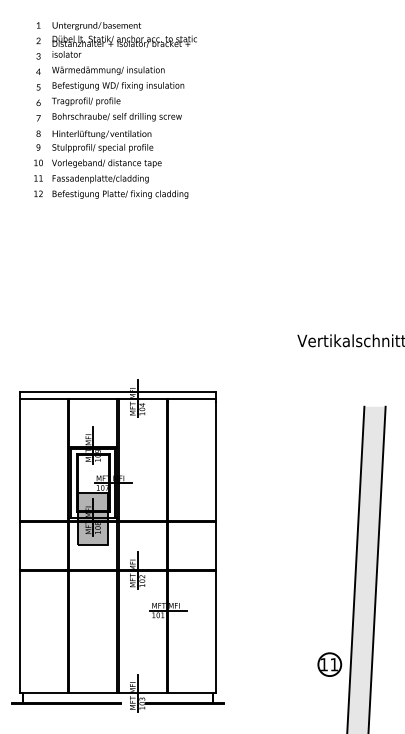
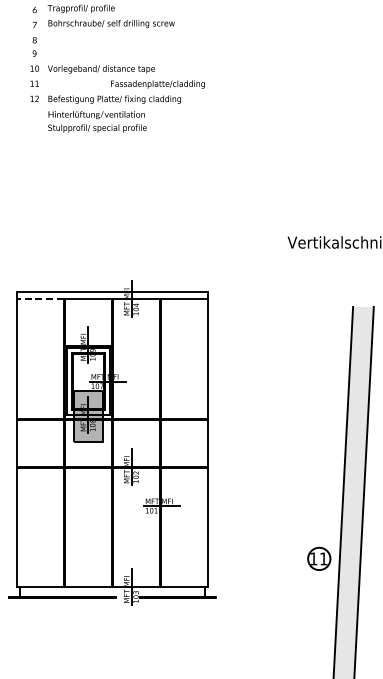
text: (102, 141) -> (97, 121), moved
text: (100, 179) -> (157, 84), moved
line: (43, 399) -> (39, 299), solid -> dashed

